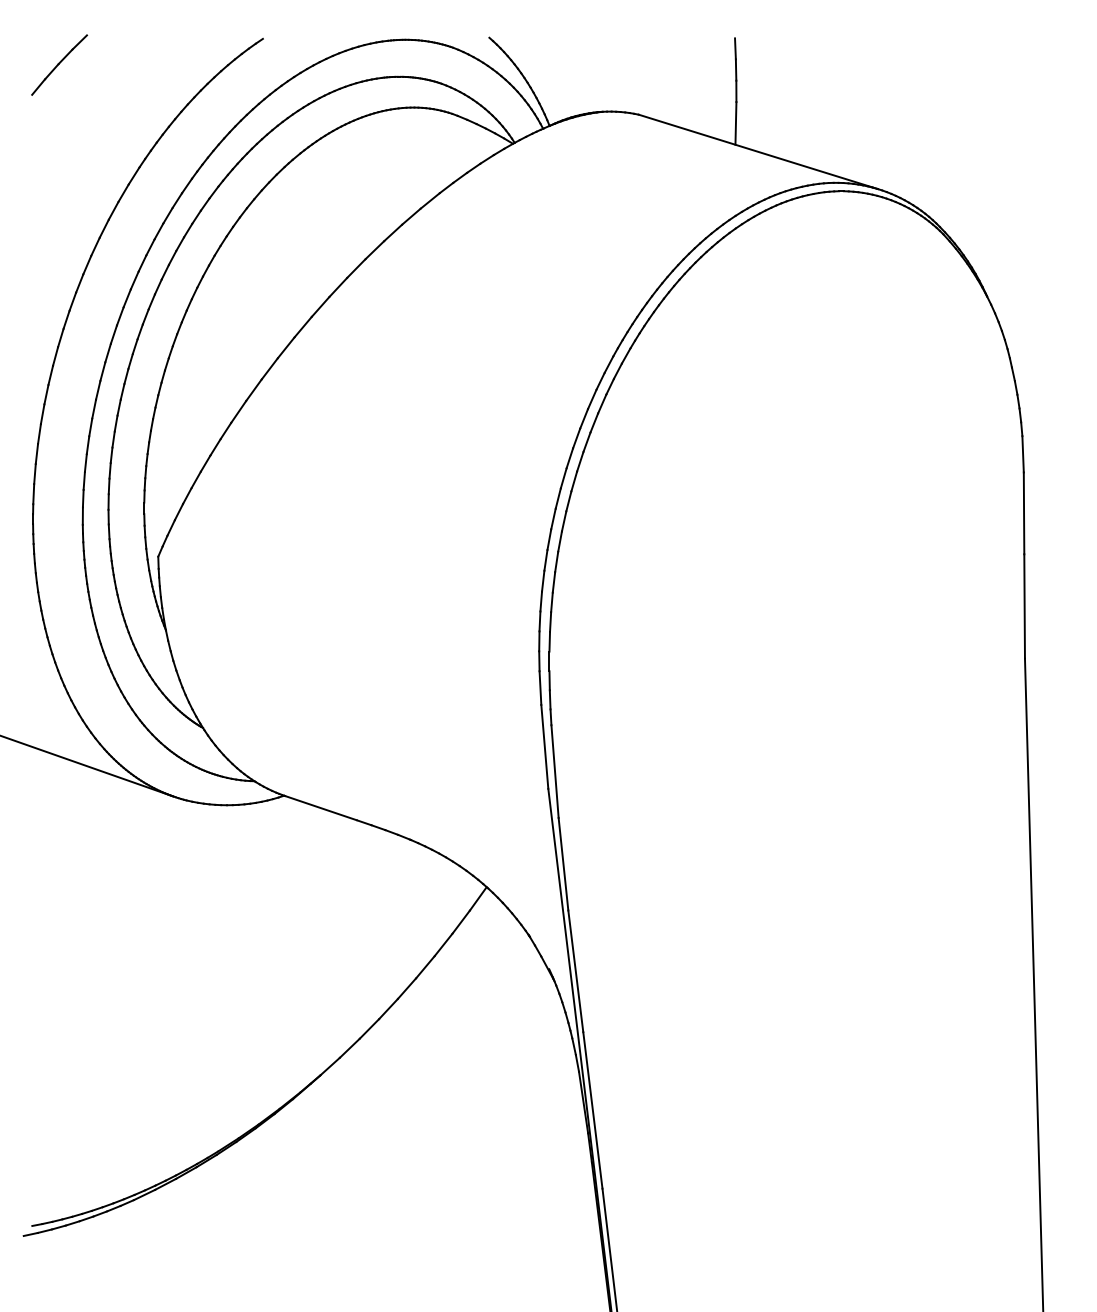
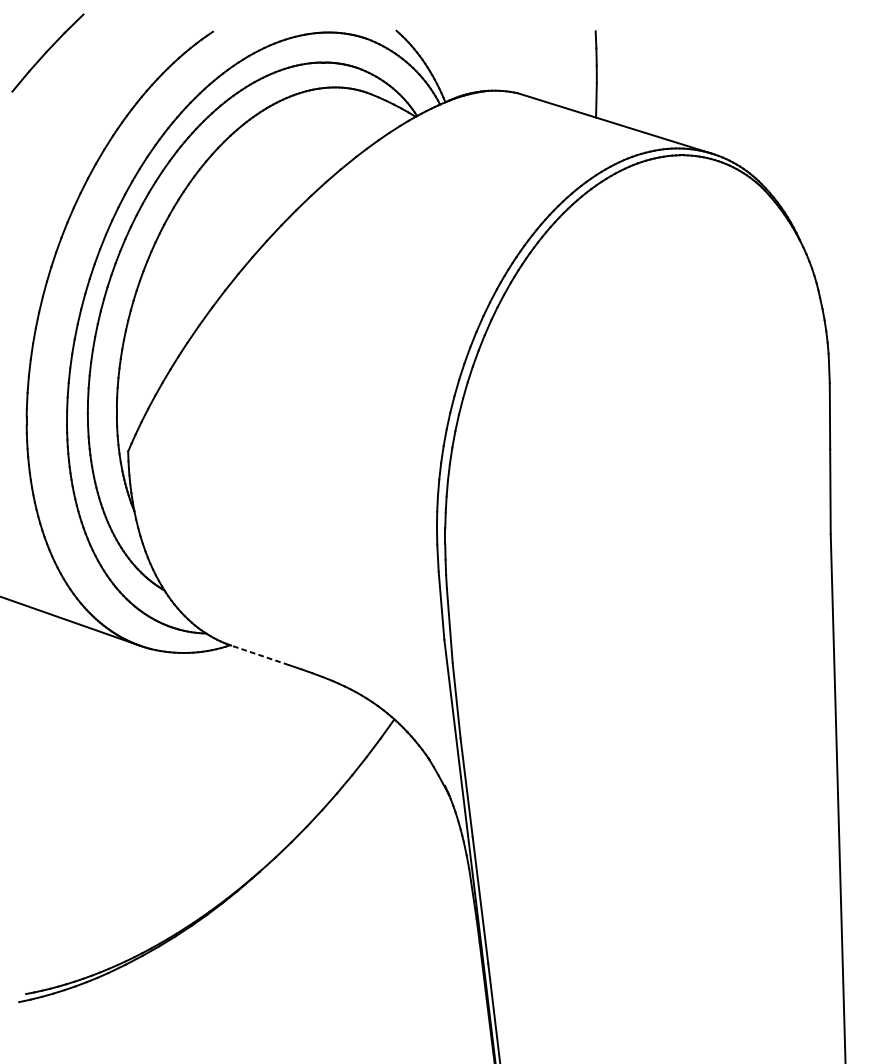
part: (59, 64) -> (48, 52), size x1.6
line: (320, 808) -> (259, 655), solid -> dashed

